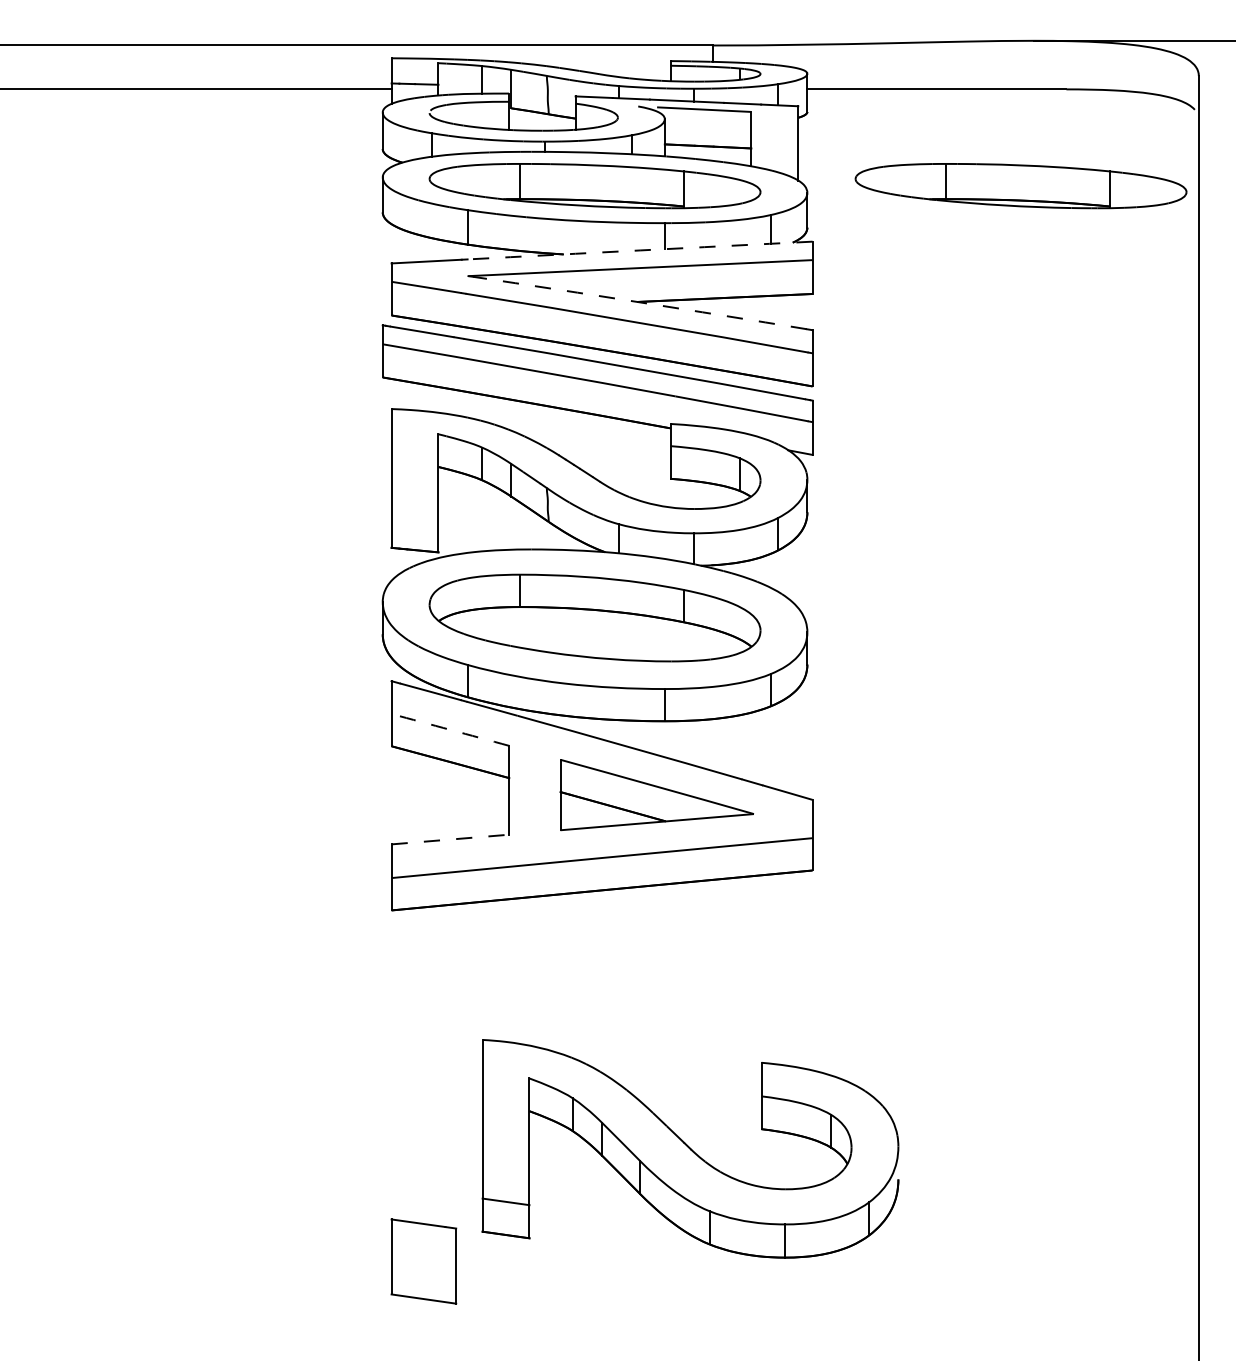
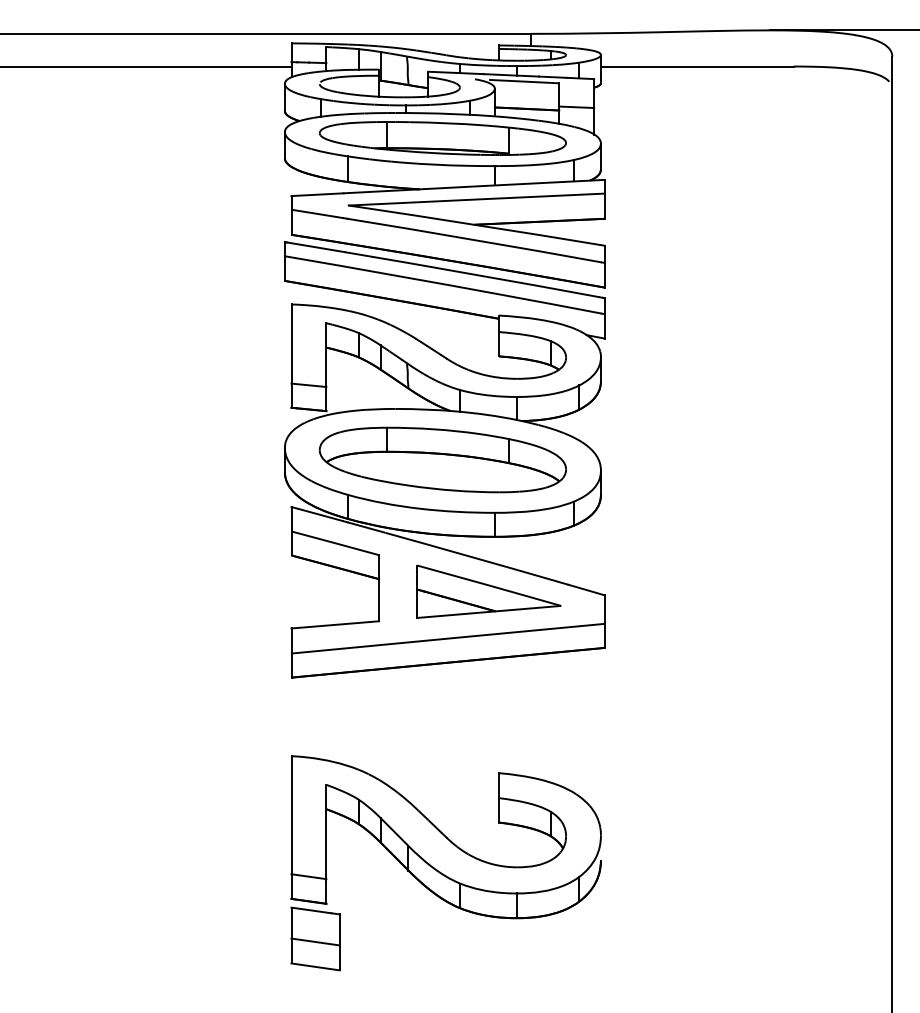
line: (774, 144) -> (576, 107), added
part: (1020, 186) -> (759, 138), removed
arc: (640, 250) -> (476, 186), dashed -> solid
arc: (640, 302) -> (476, 225), dashed -> solid
line: (414, 517) -> (308, 385), added
arc: (450, 729) -> (335, 542), dashed -> solid
line: (450, 839) -> (335, 624), dashed -> solid
part: (690, 1148) -> (446, 836), moved
line: (423, 1265) -> (315, 941), added

